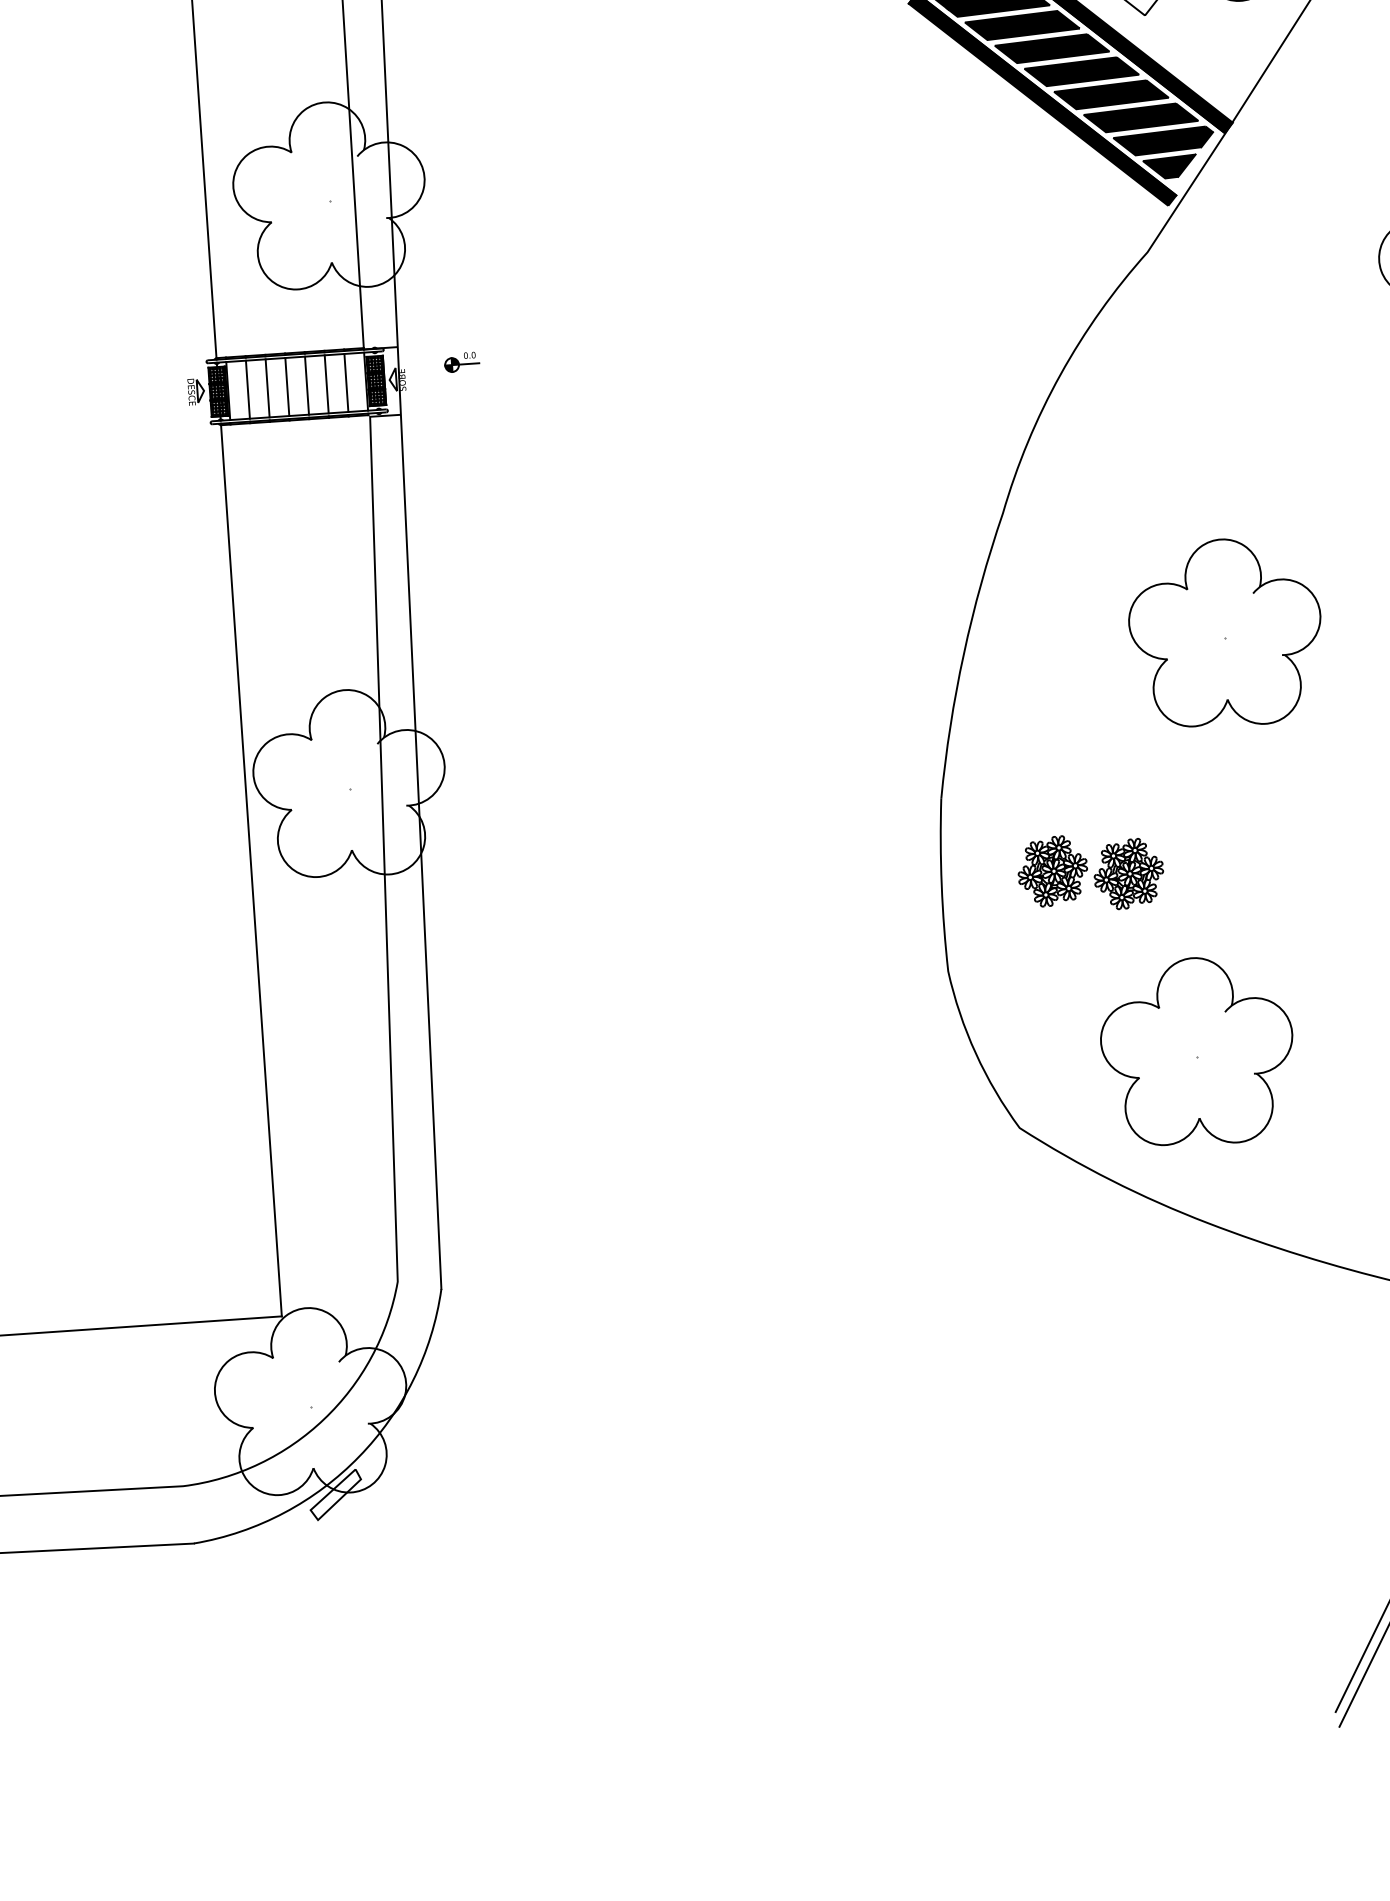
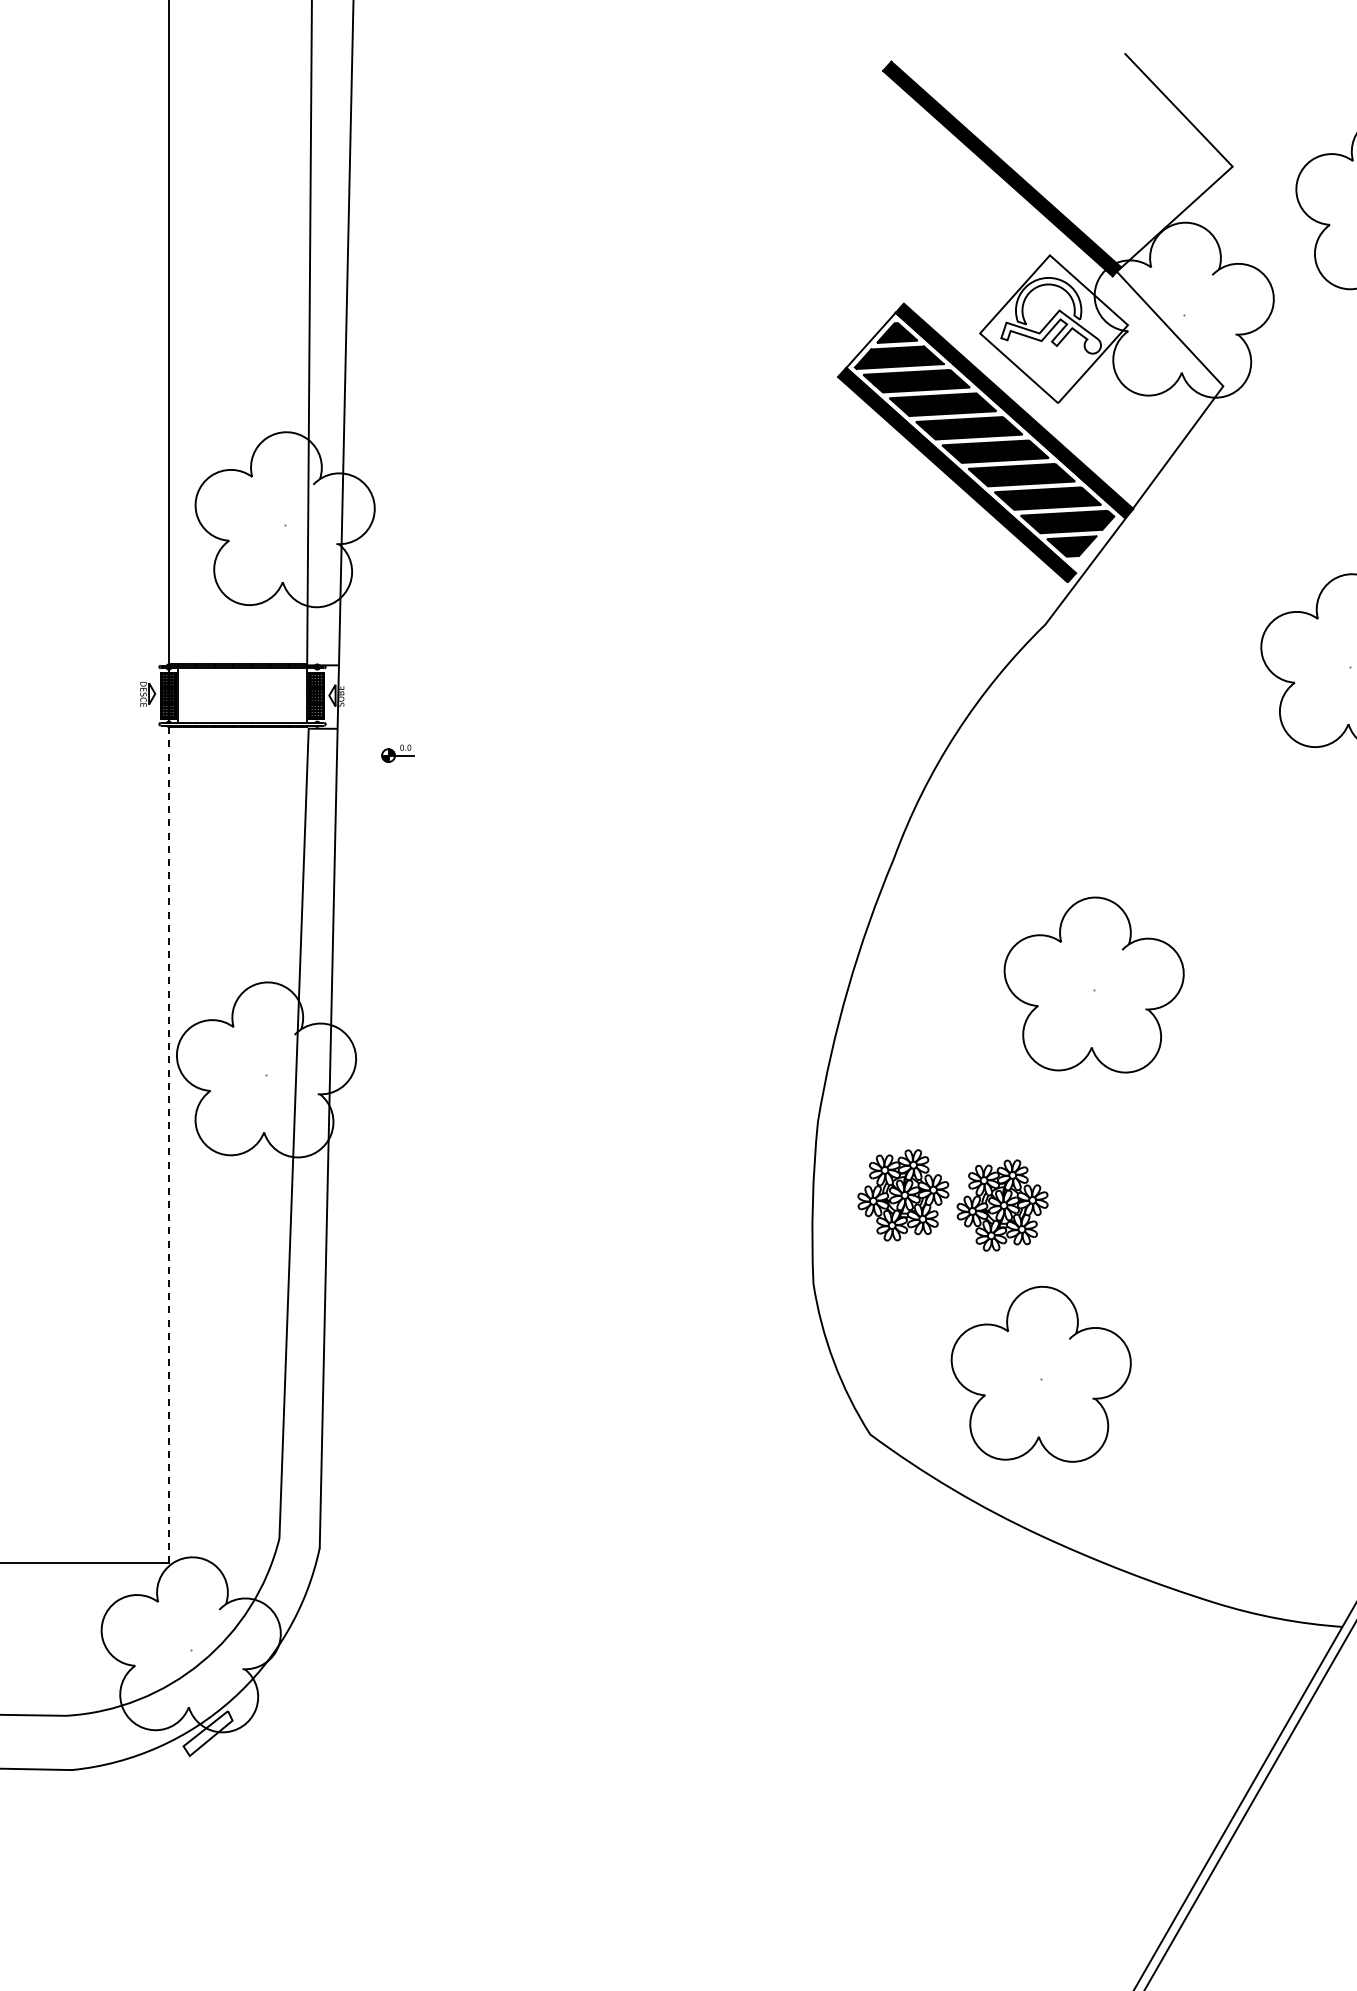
part: (461, 362) -> (397, 753), moved
line: (346, 382) -> (288, 695), removed
line: (326, 384) -> (270, 695), removed
line: (306, 385) -> (251, 695), removed
line: (287, 386) -> (233, 695), removed
line: (267, 388) -> (214, 695), removed
line: (248, 389) -> (196, 695), removed
line: (250, 870) -> (168, 1144), solid -> dashed
part: (1090, 872) -> (952, 1200), size x1.4

